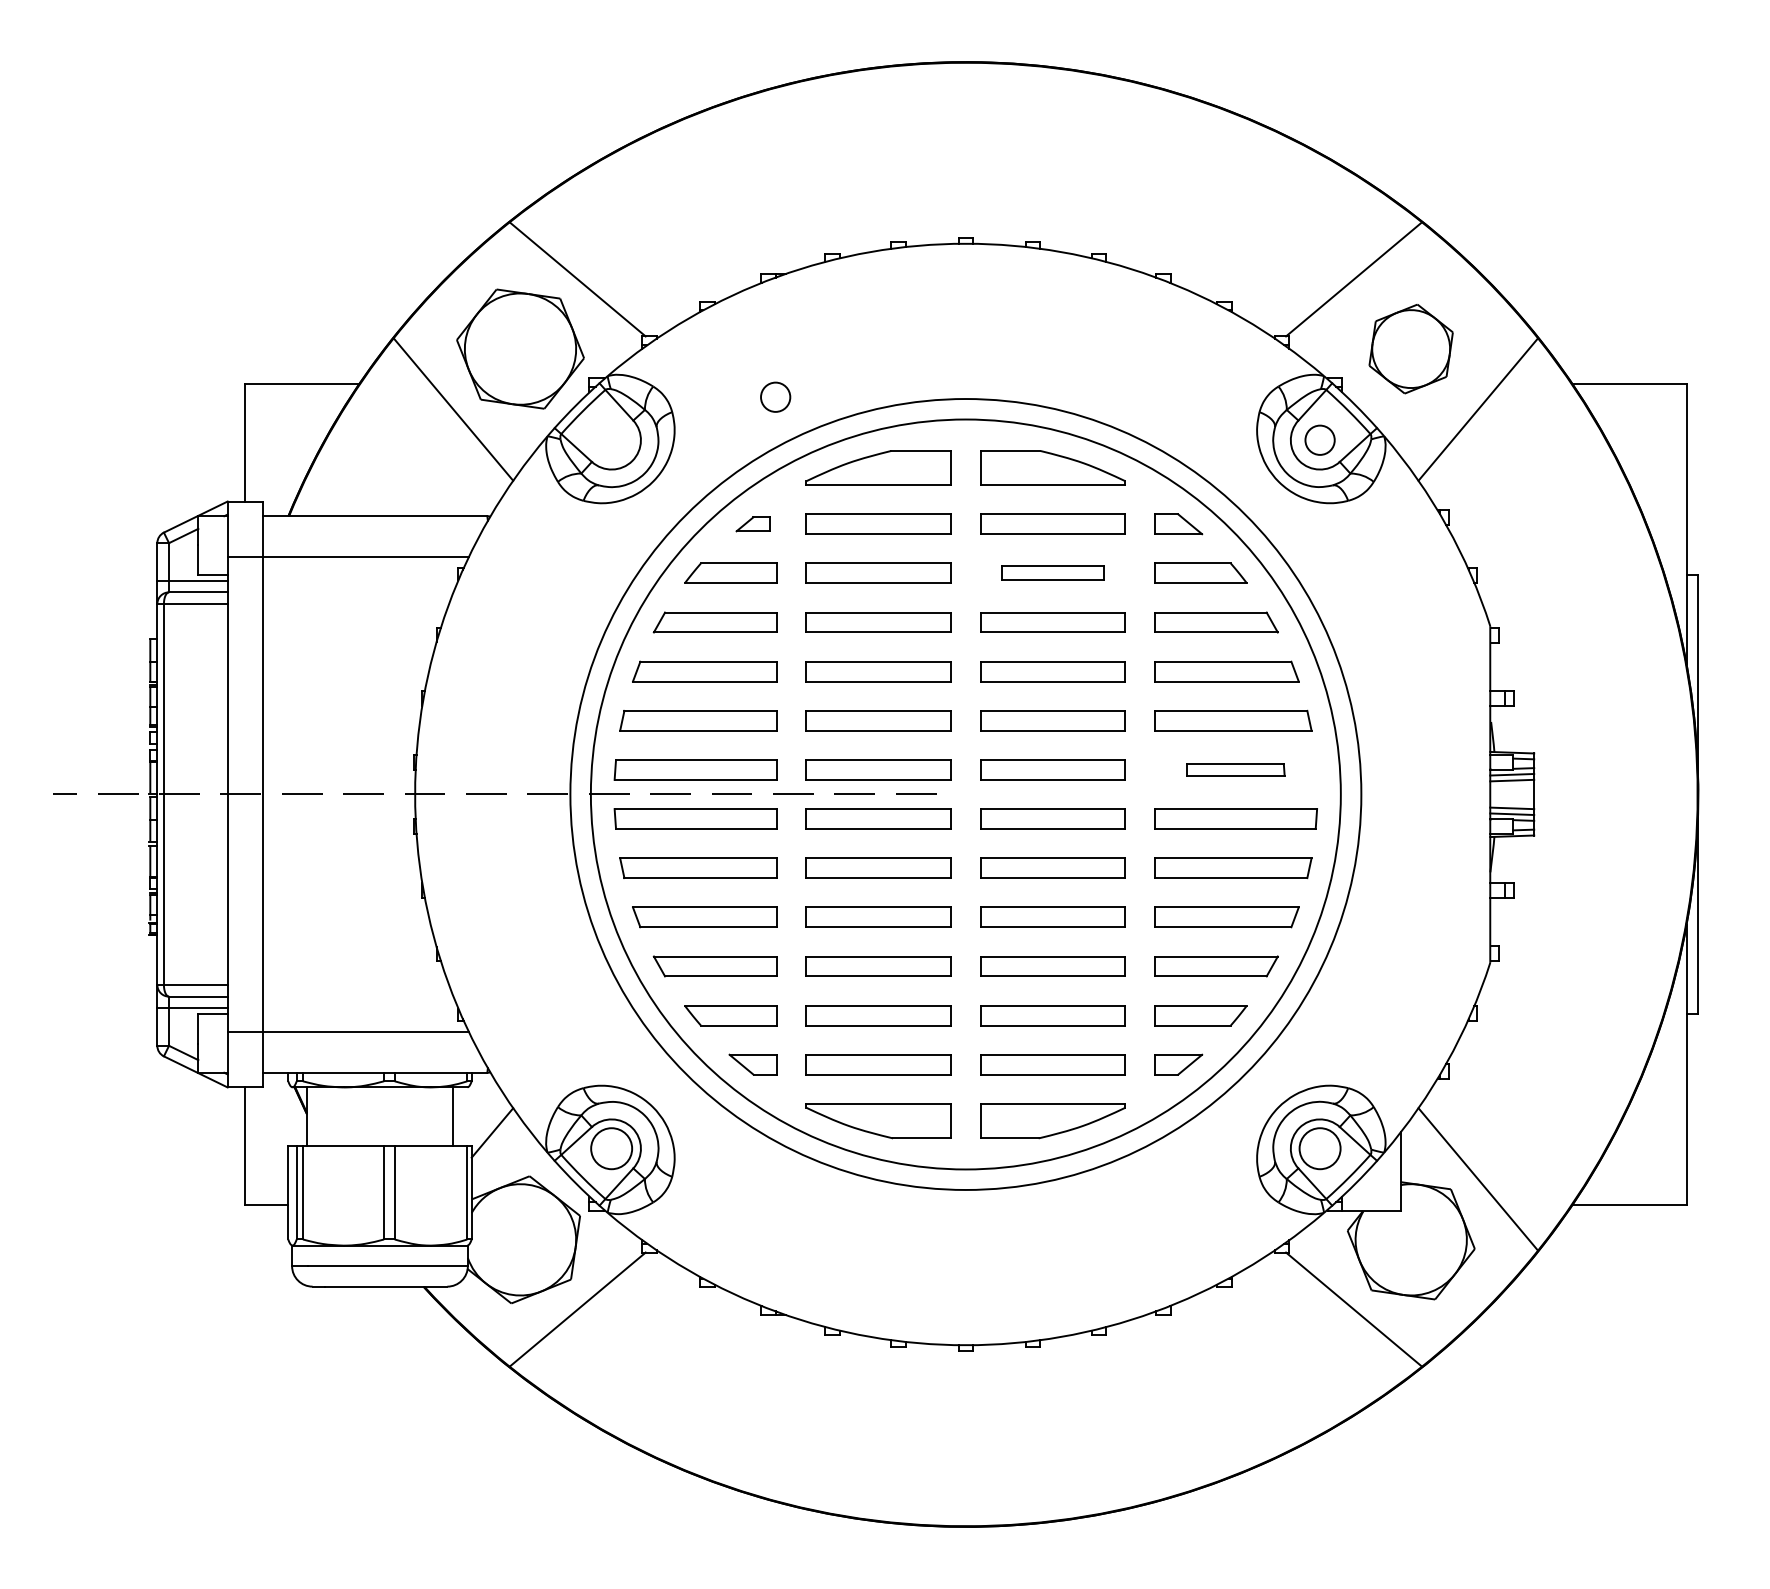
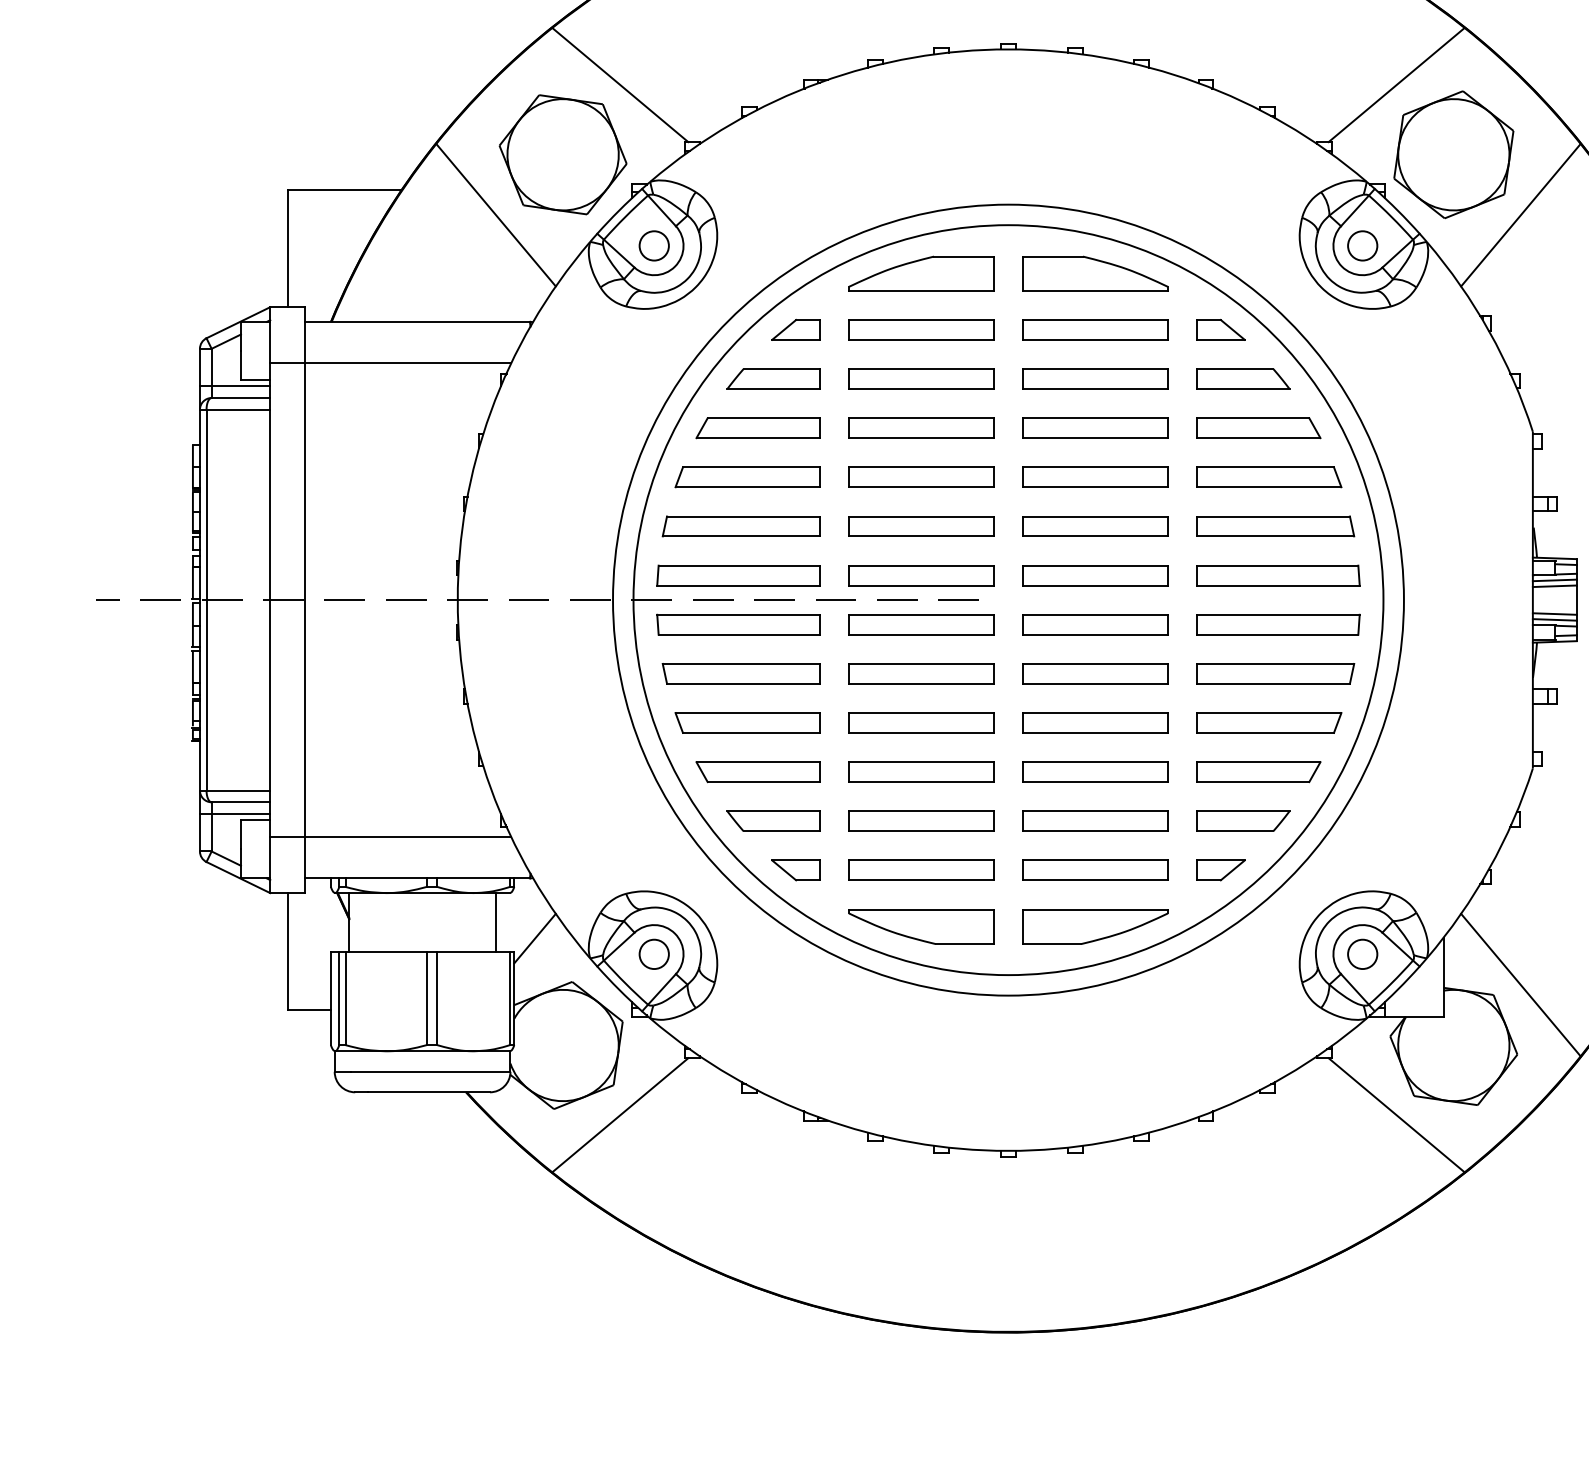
part: (1410, 348) -> (1453, 154), size x1.43
circle: (775, 396) -> (654, 245), moved
part: (752, 524) -> (795, 330), size x1.43
part: (1052, 572) -> (1095, 378), size x1.43
part: (1235, 769) -> (1278, 575), size x1.67
circle: (611, 1148) -> (654, 954), size x0.71
circle: (1319, 1148) -> (1362, 954), size x0.71

